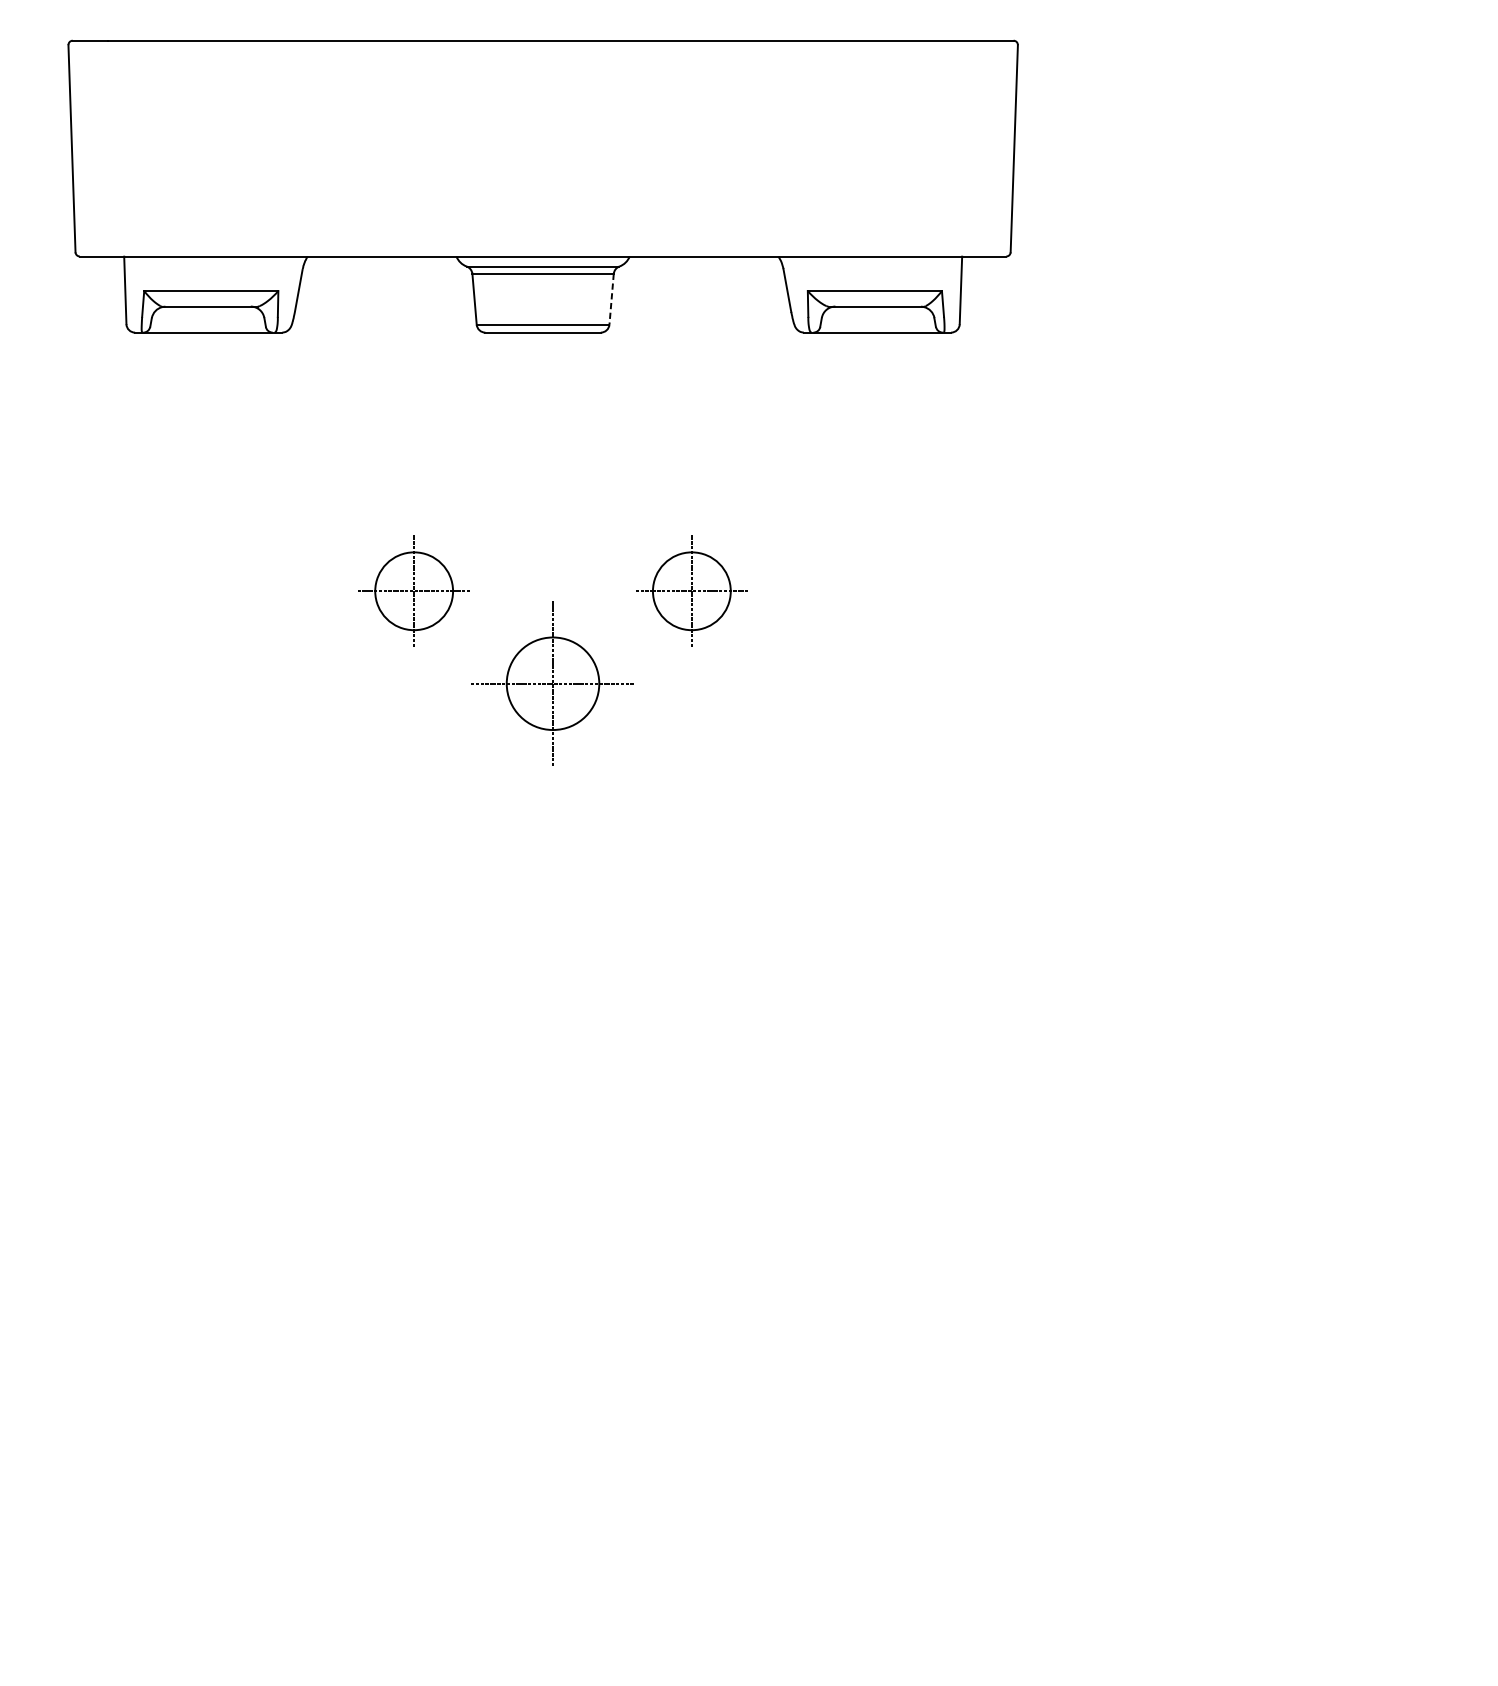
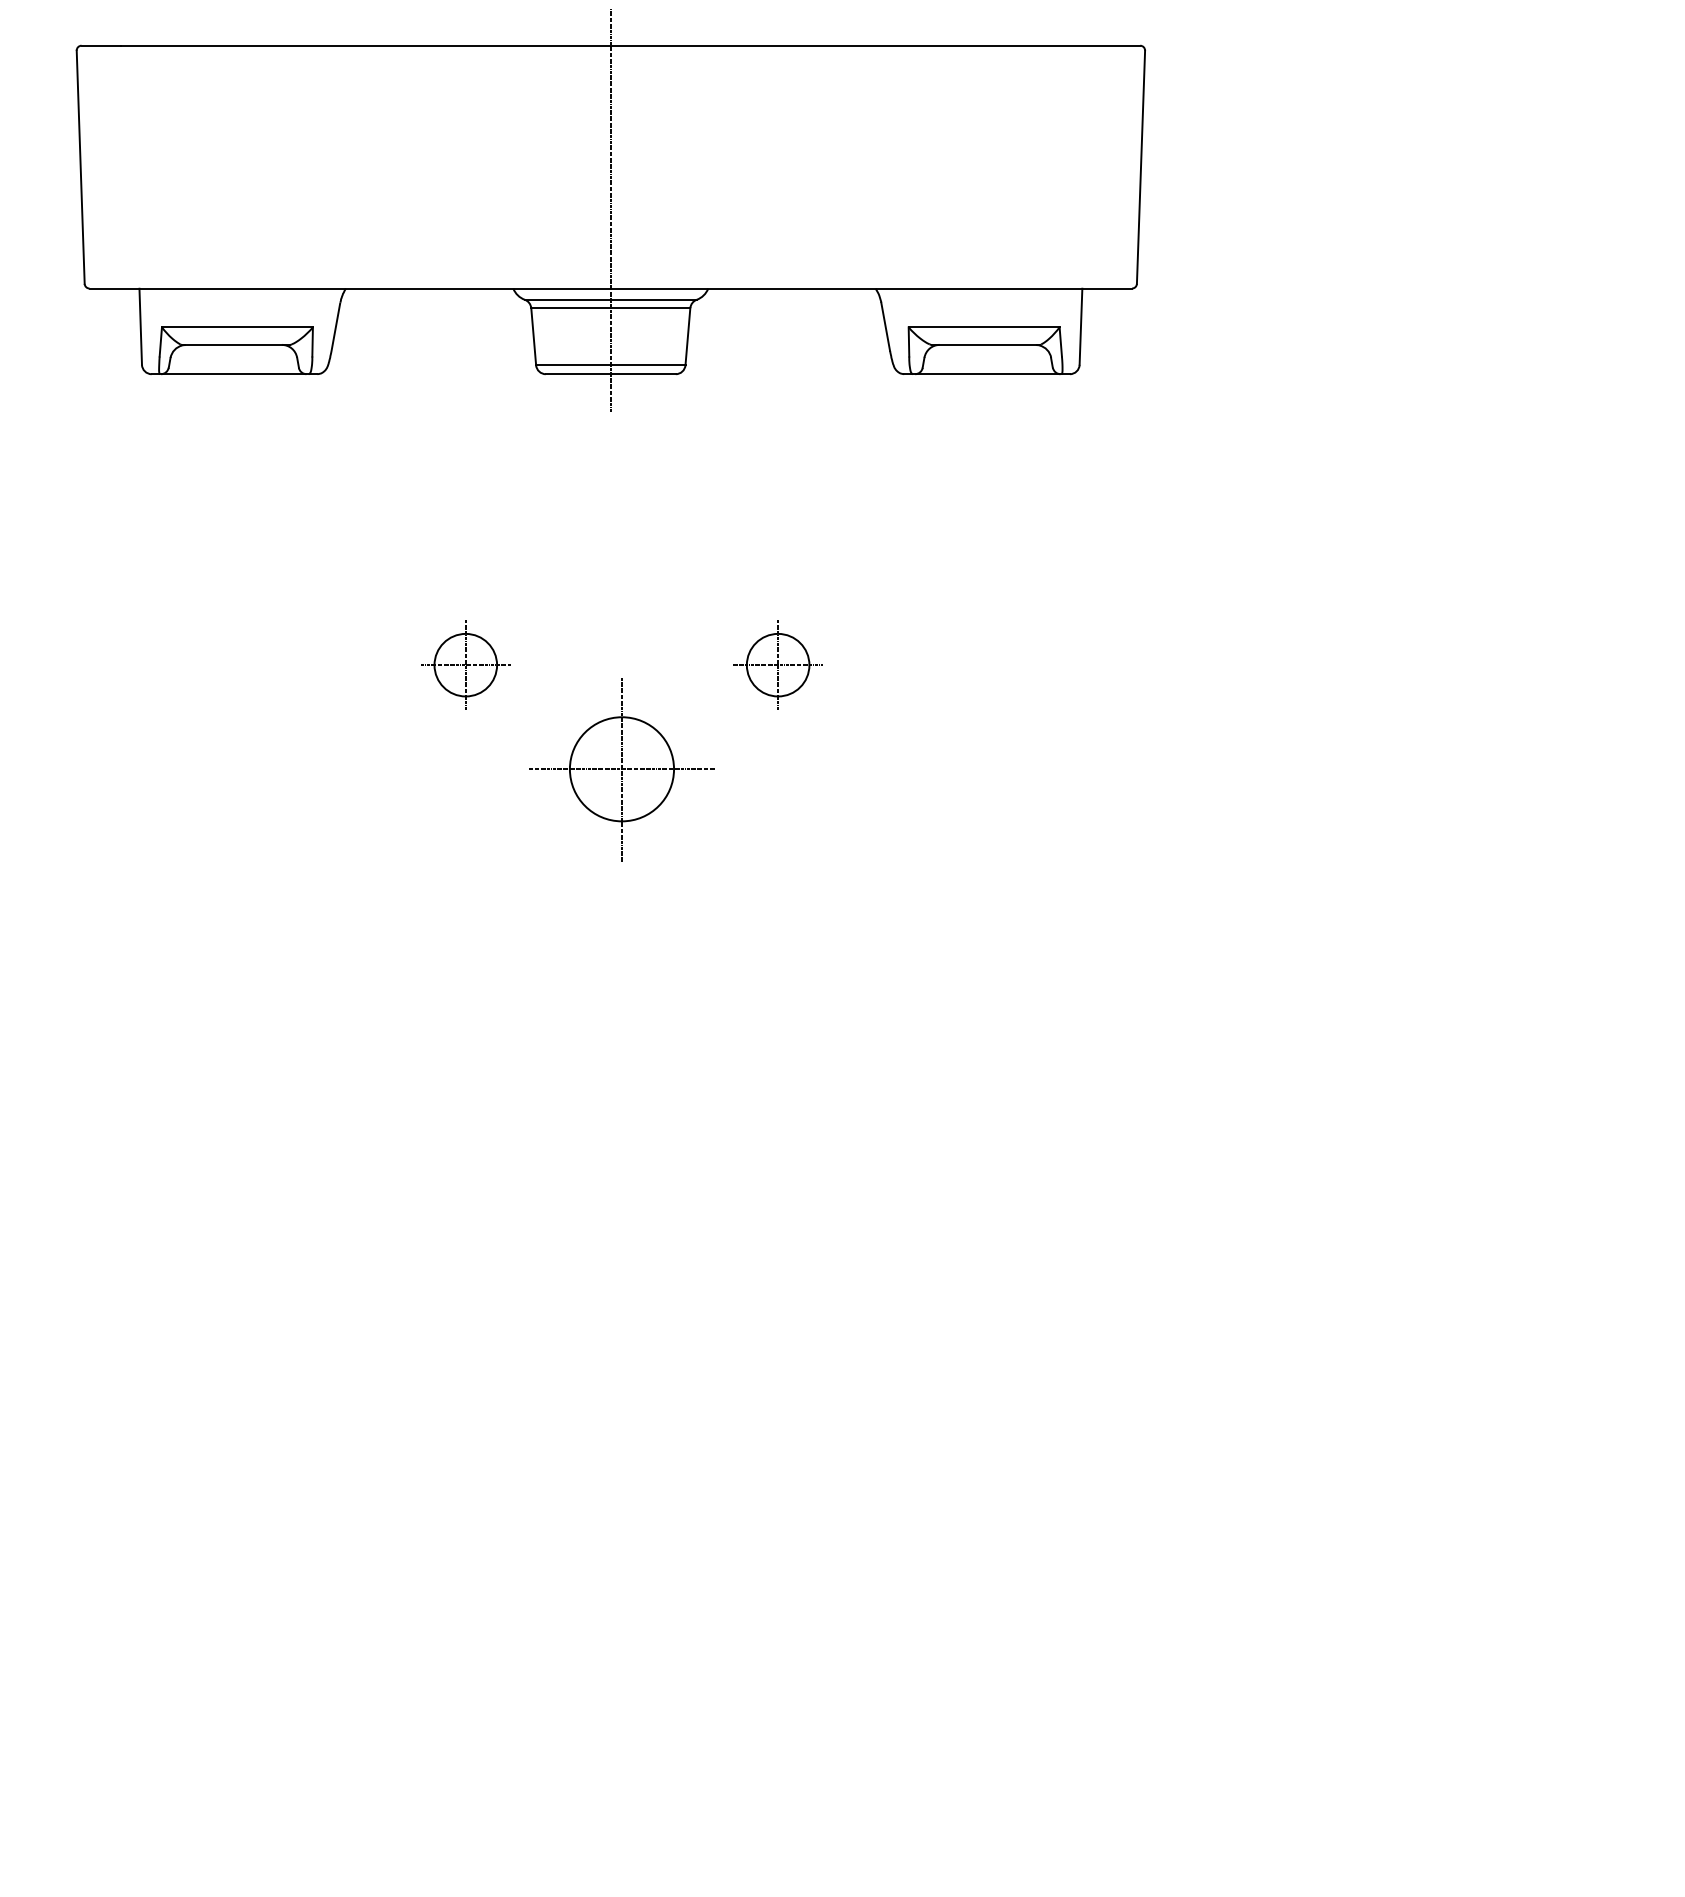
line: (542, 187) -> (610, 210), added
line: (611, 299) -> (687, 336), dashed -> solid
part: (413, 590) -> (465, 664), size x0.71
part: (691, 590) -> (777, 664), size x0.71

